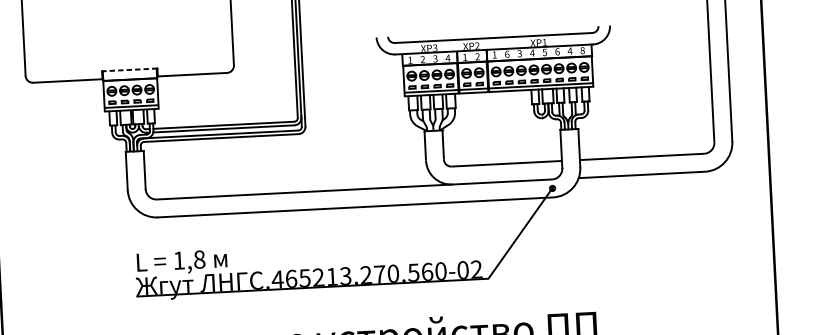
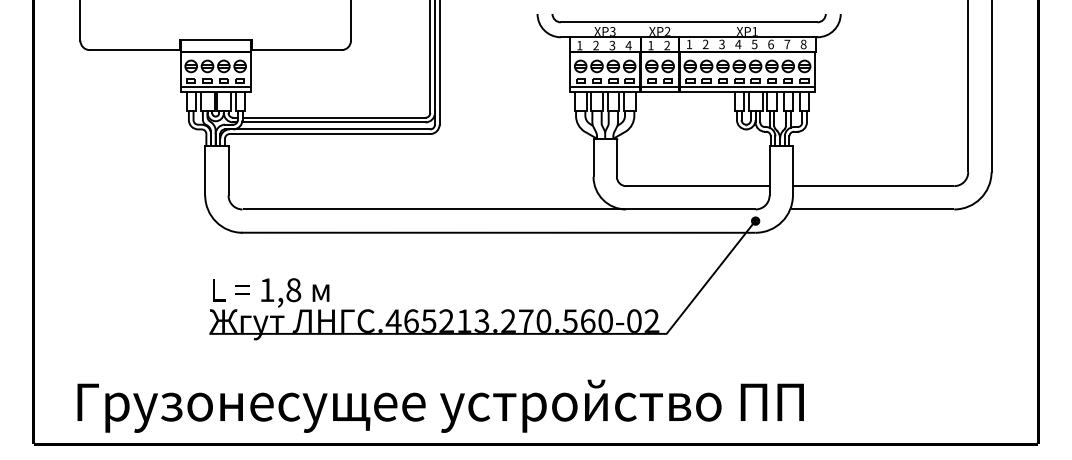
text: (570, 51) -> (787, 44), 4 -> 7
text: (507, 54) -> (705, 44), 6 -> 2
line: (129, 69) -> (215, 39), dashed -> solid

